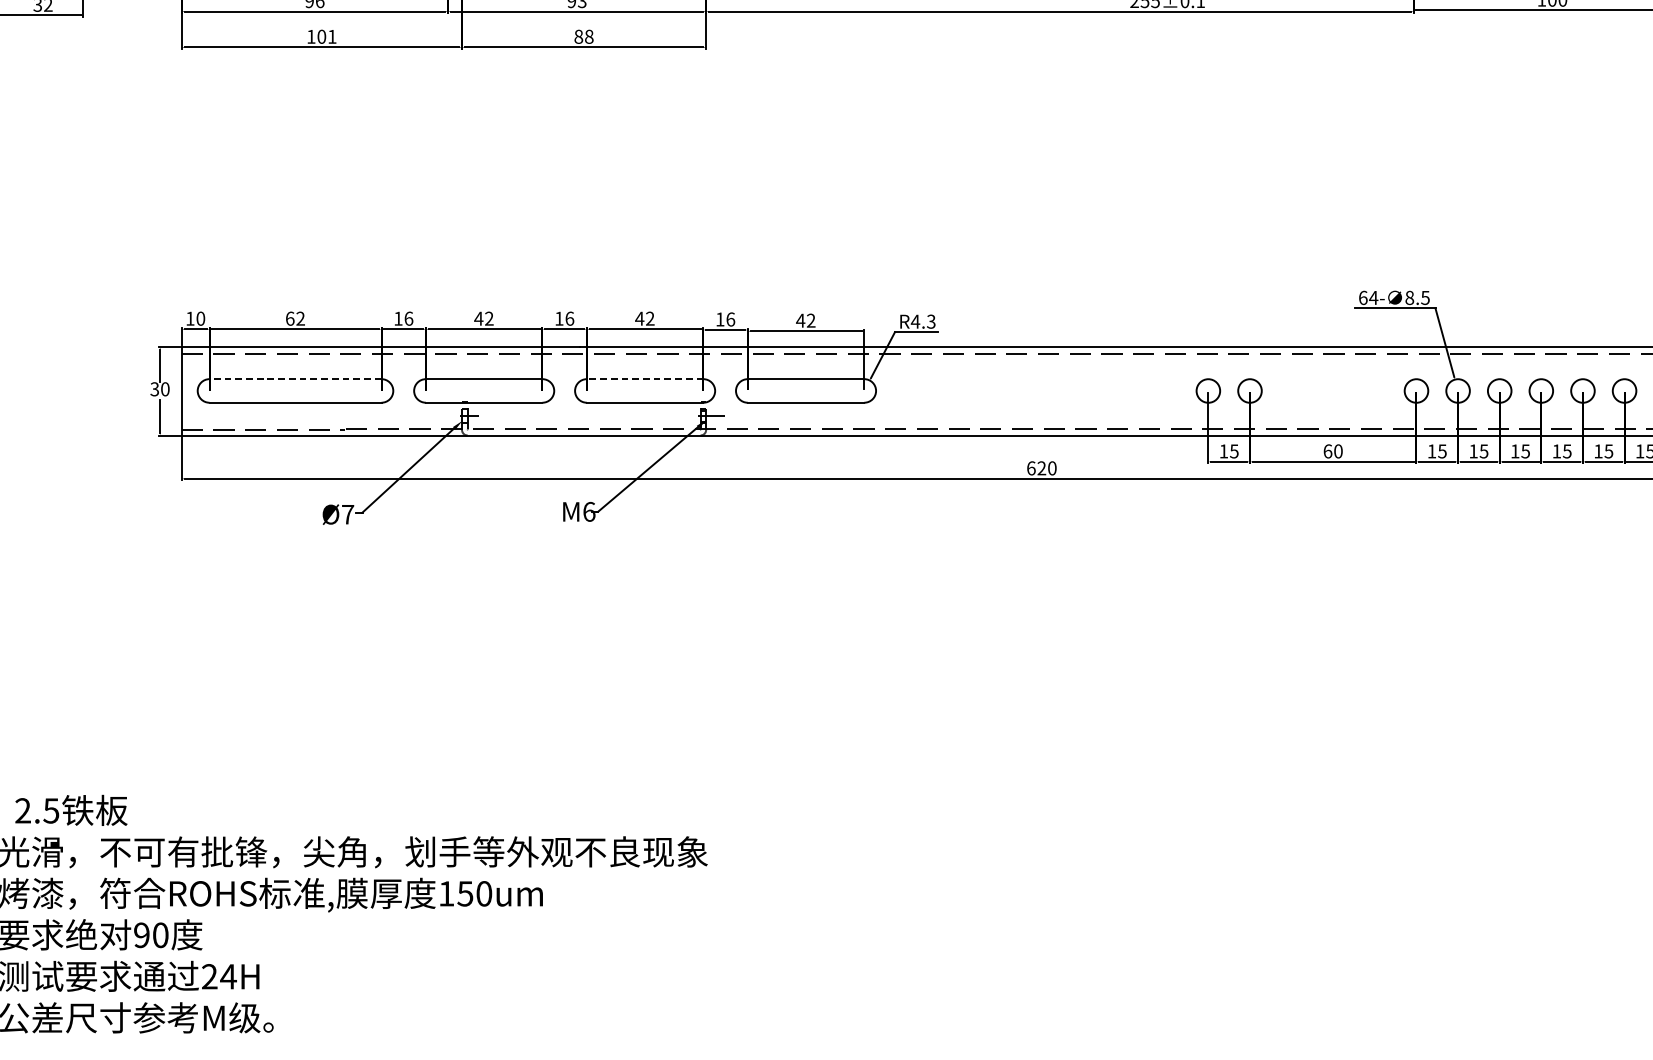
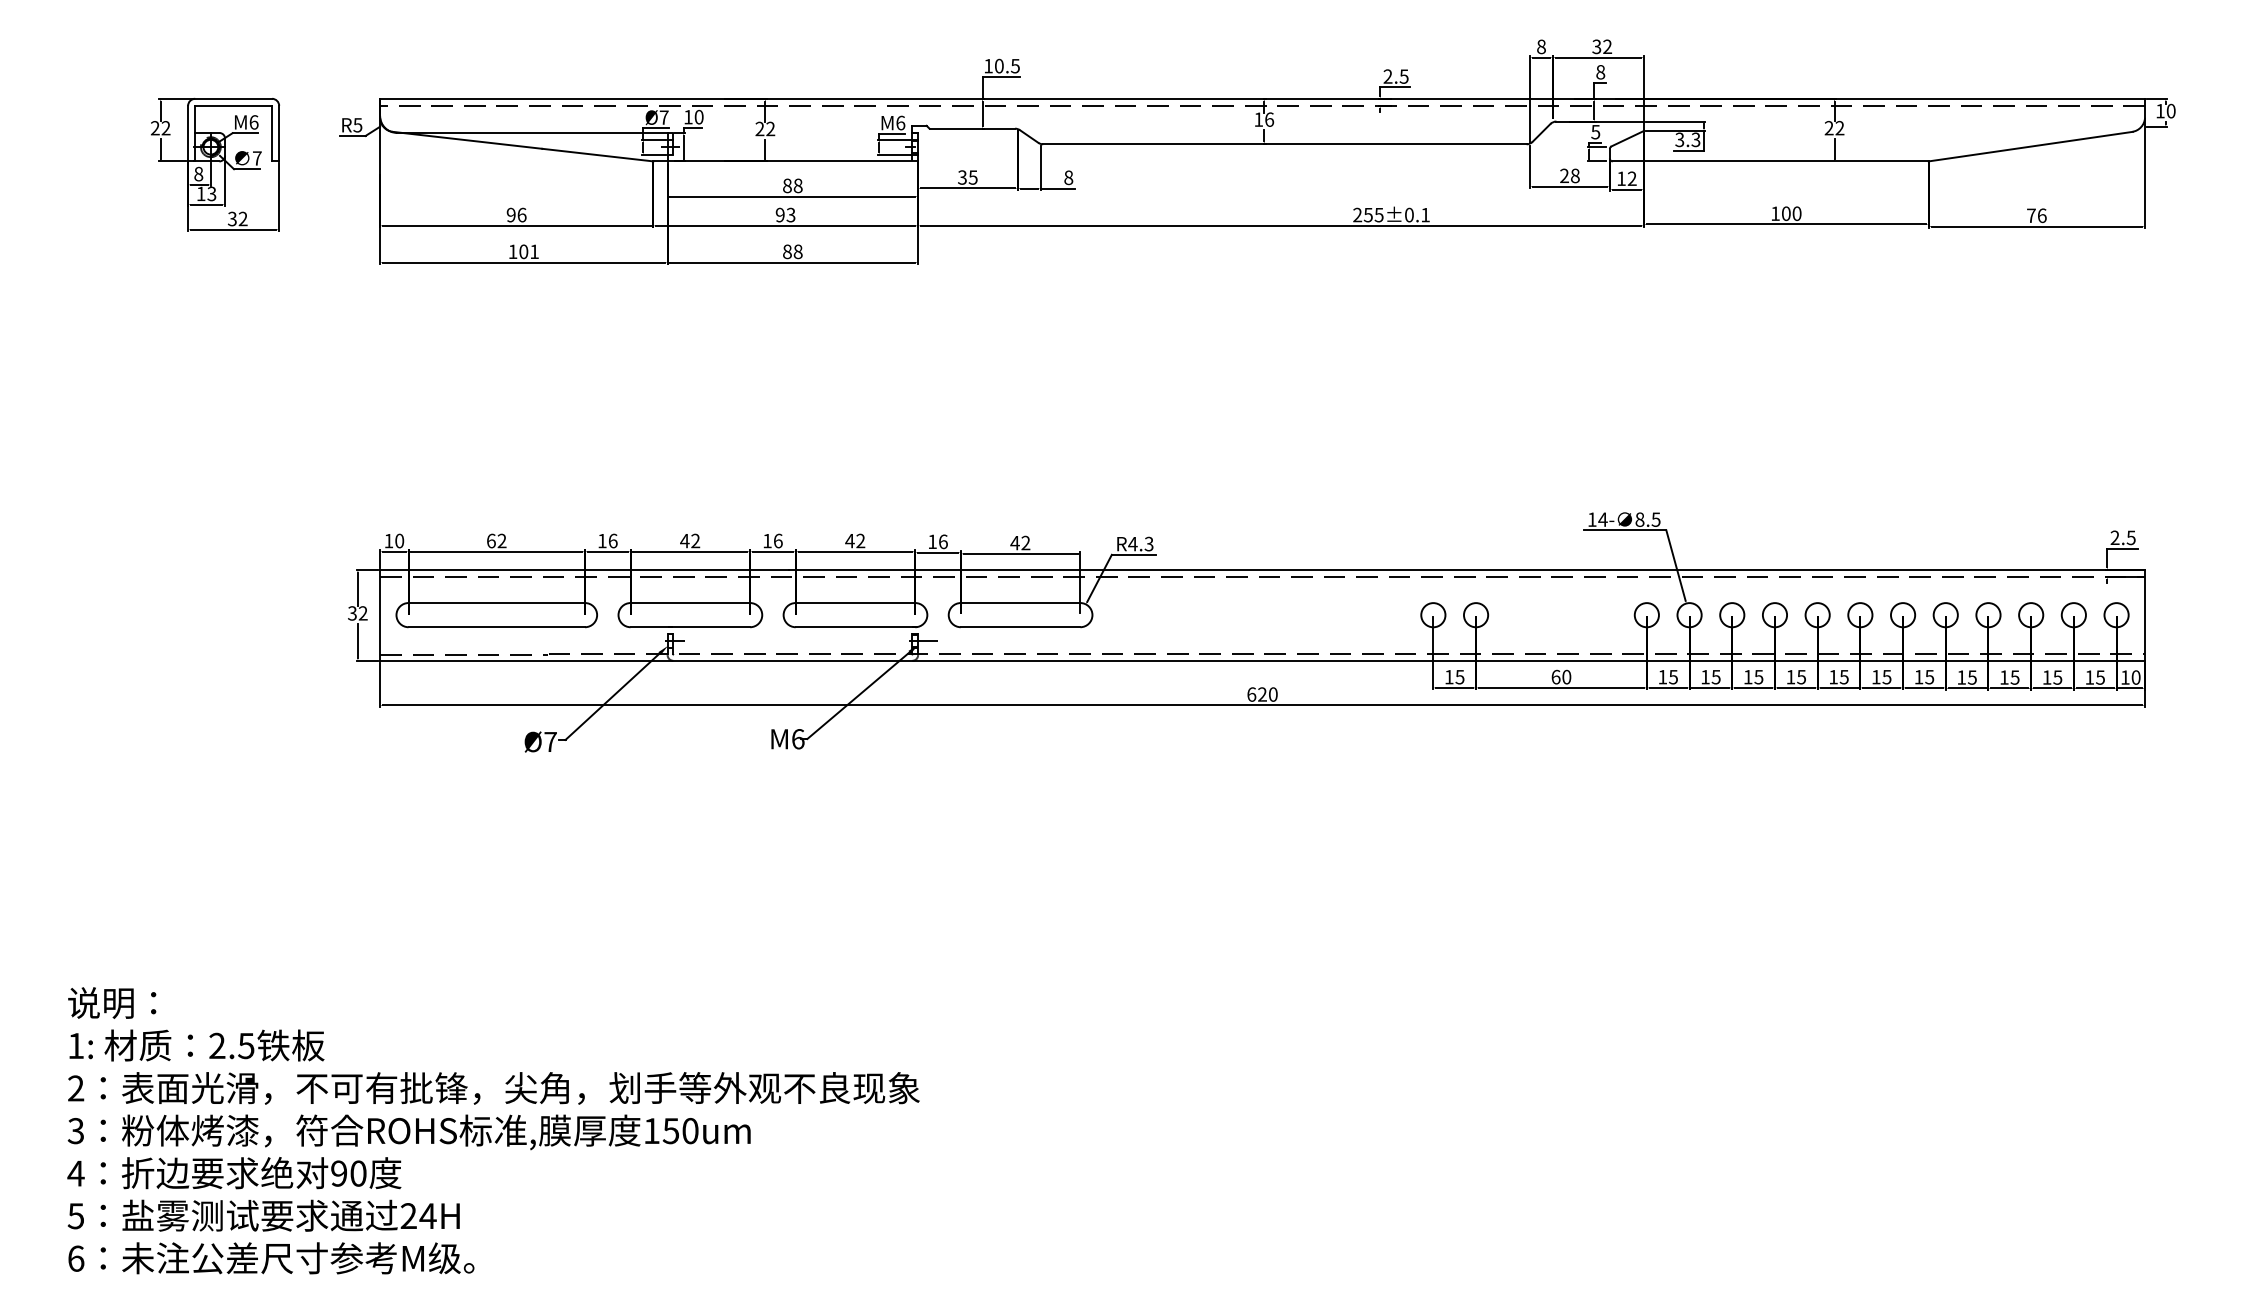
text: (1363, 297) -> (1592, 519), 64- -> 14-
line: (295, 379) -> (496, 603), dashed -> solid
line: (645, 379) -> (855, 603), dashed -> solid
text: (164, 389) -> (362, 613), 30 -> 32

